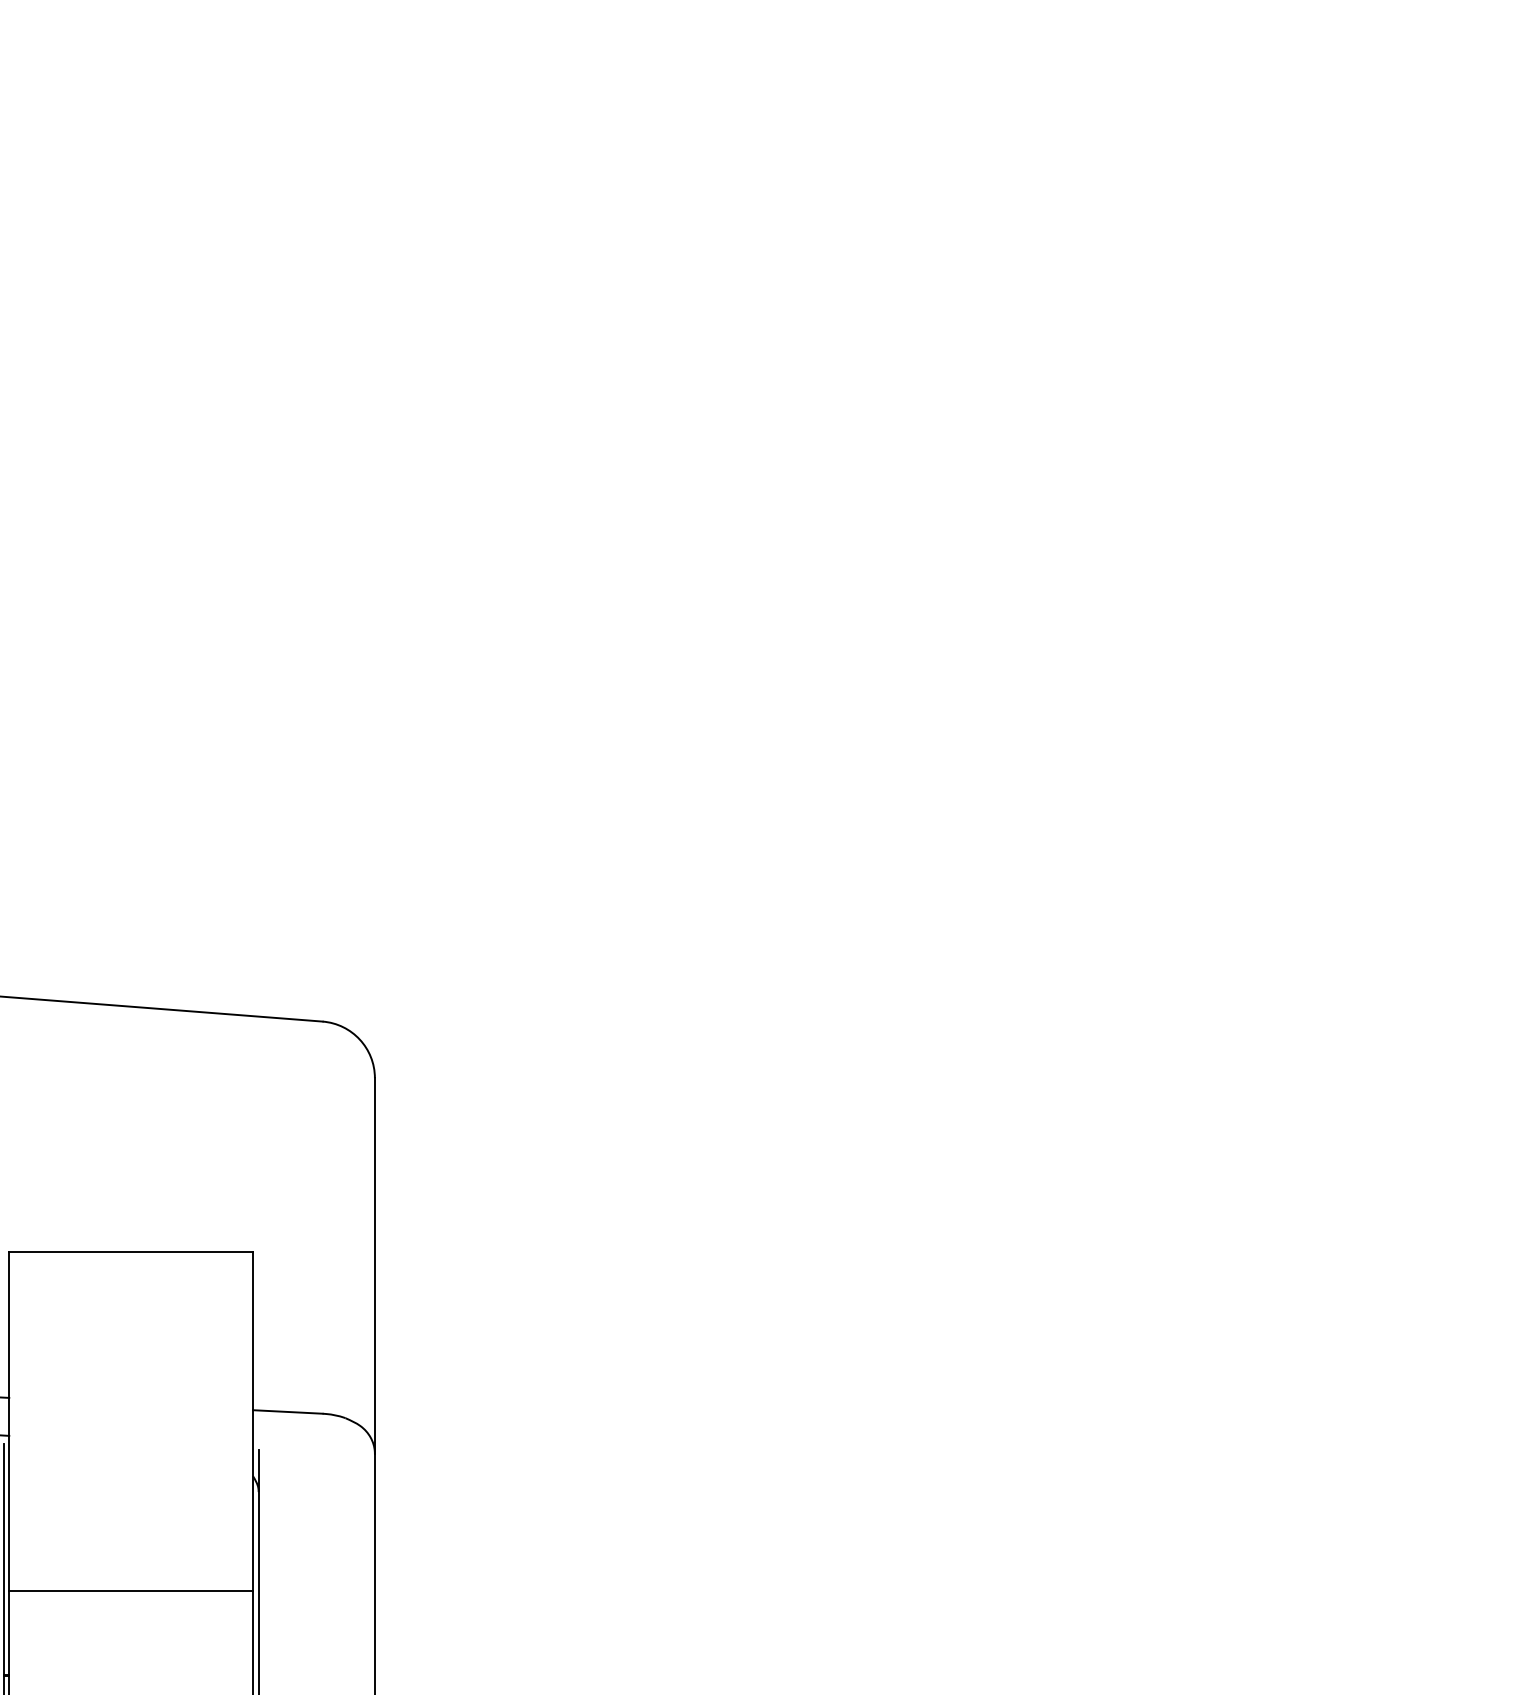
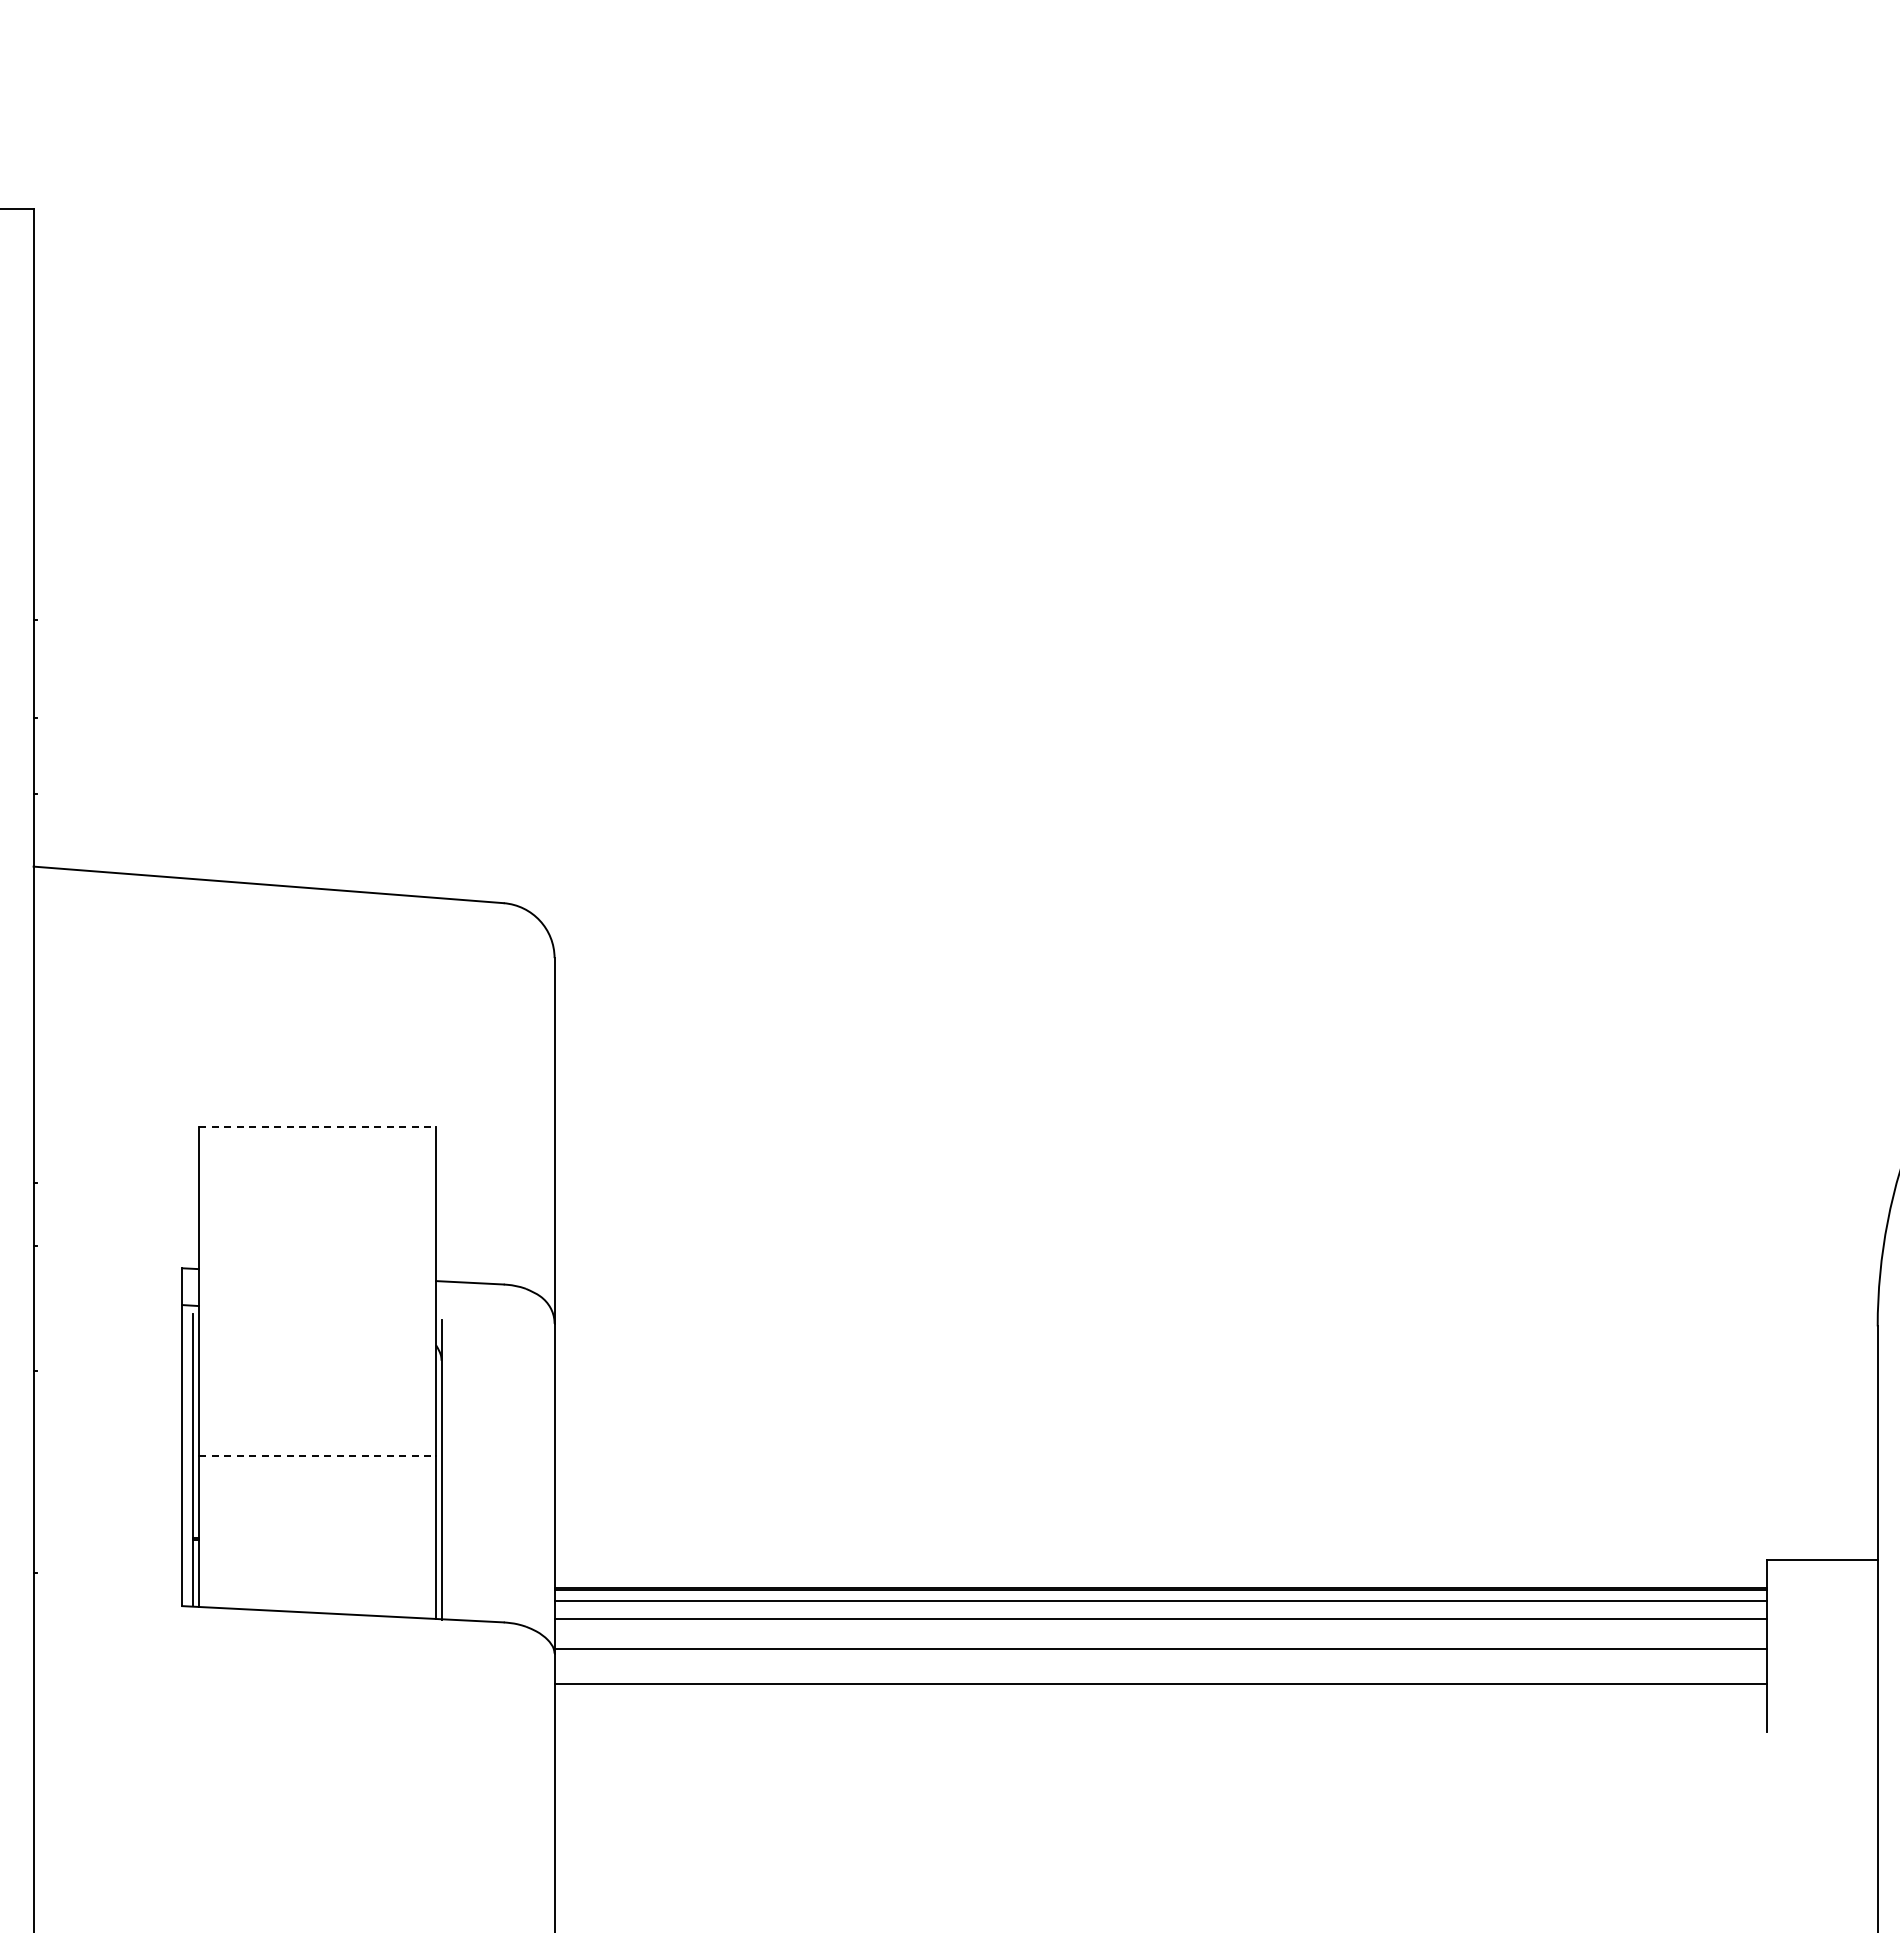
line: (131, 1252) -> (317, 1127), solid -> dashed
line: (131, 1590) -> (317, 1456), solid -> dashed

